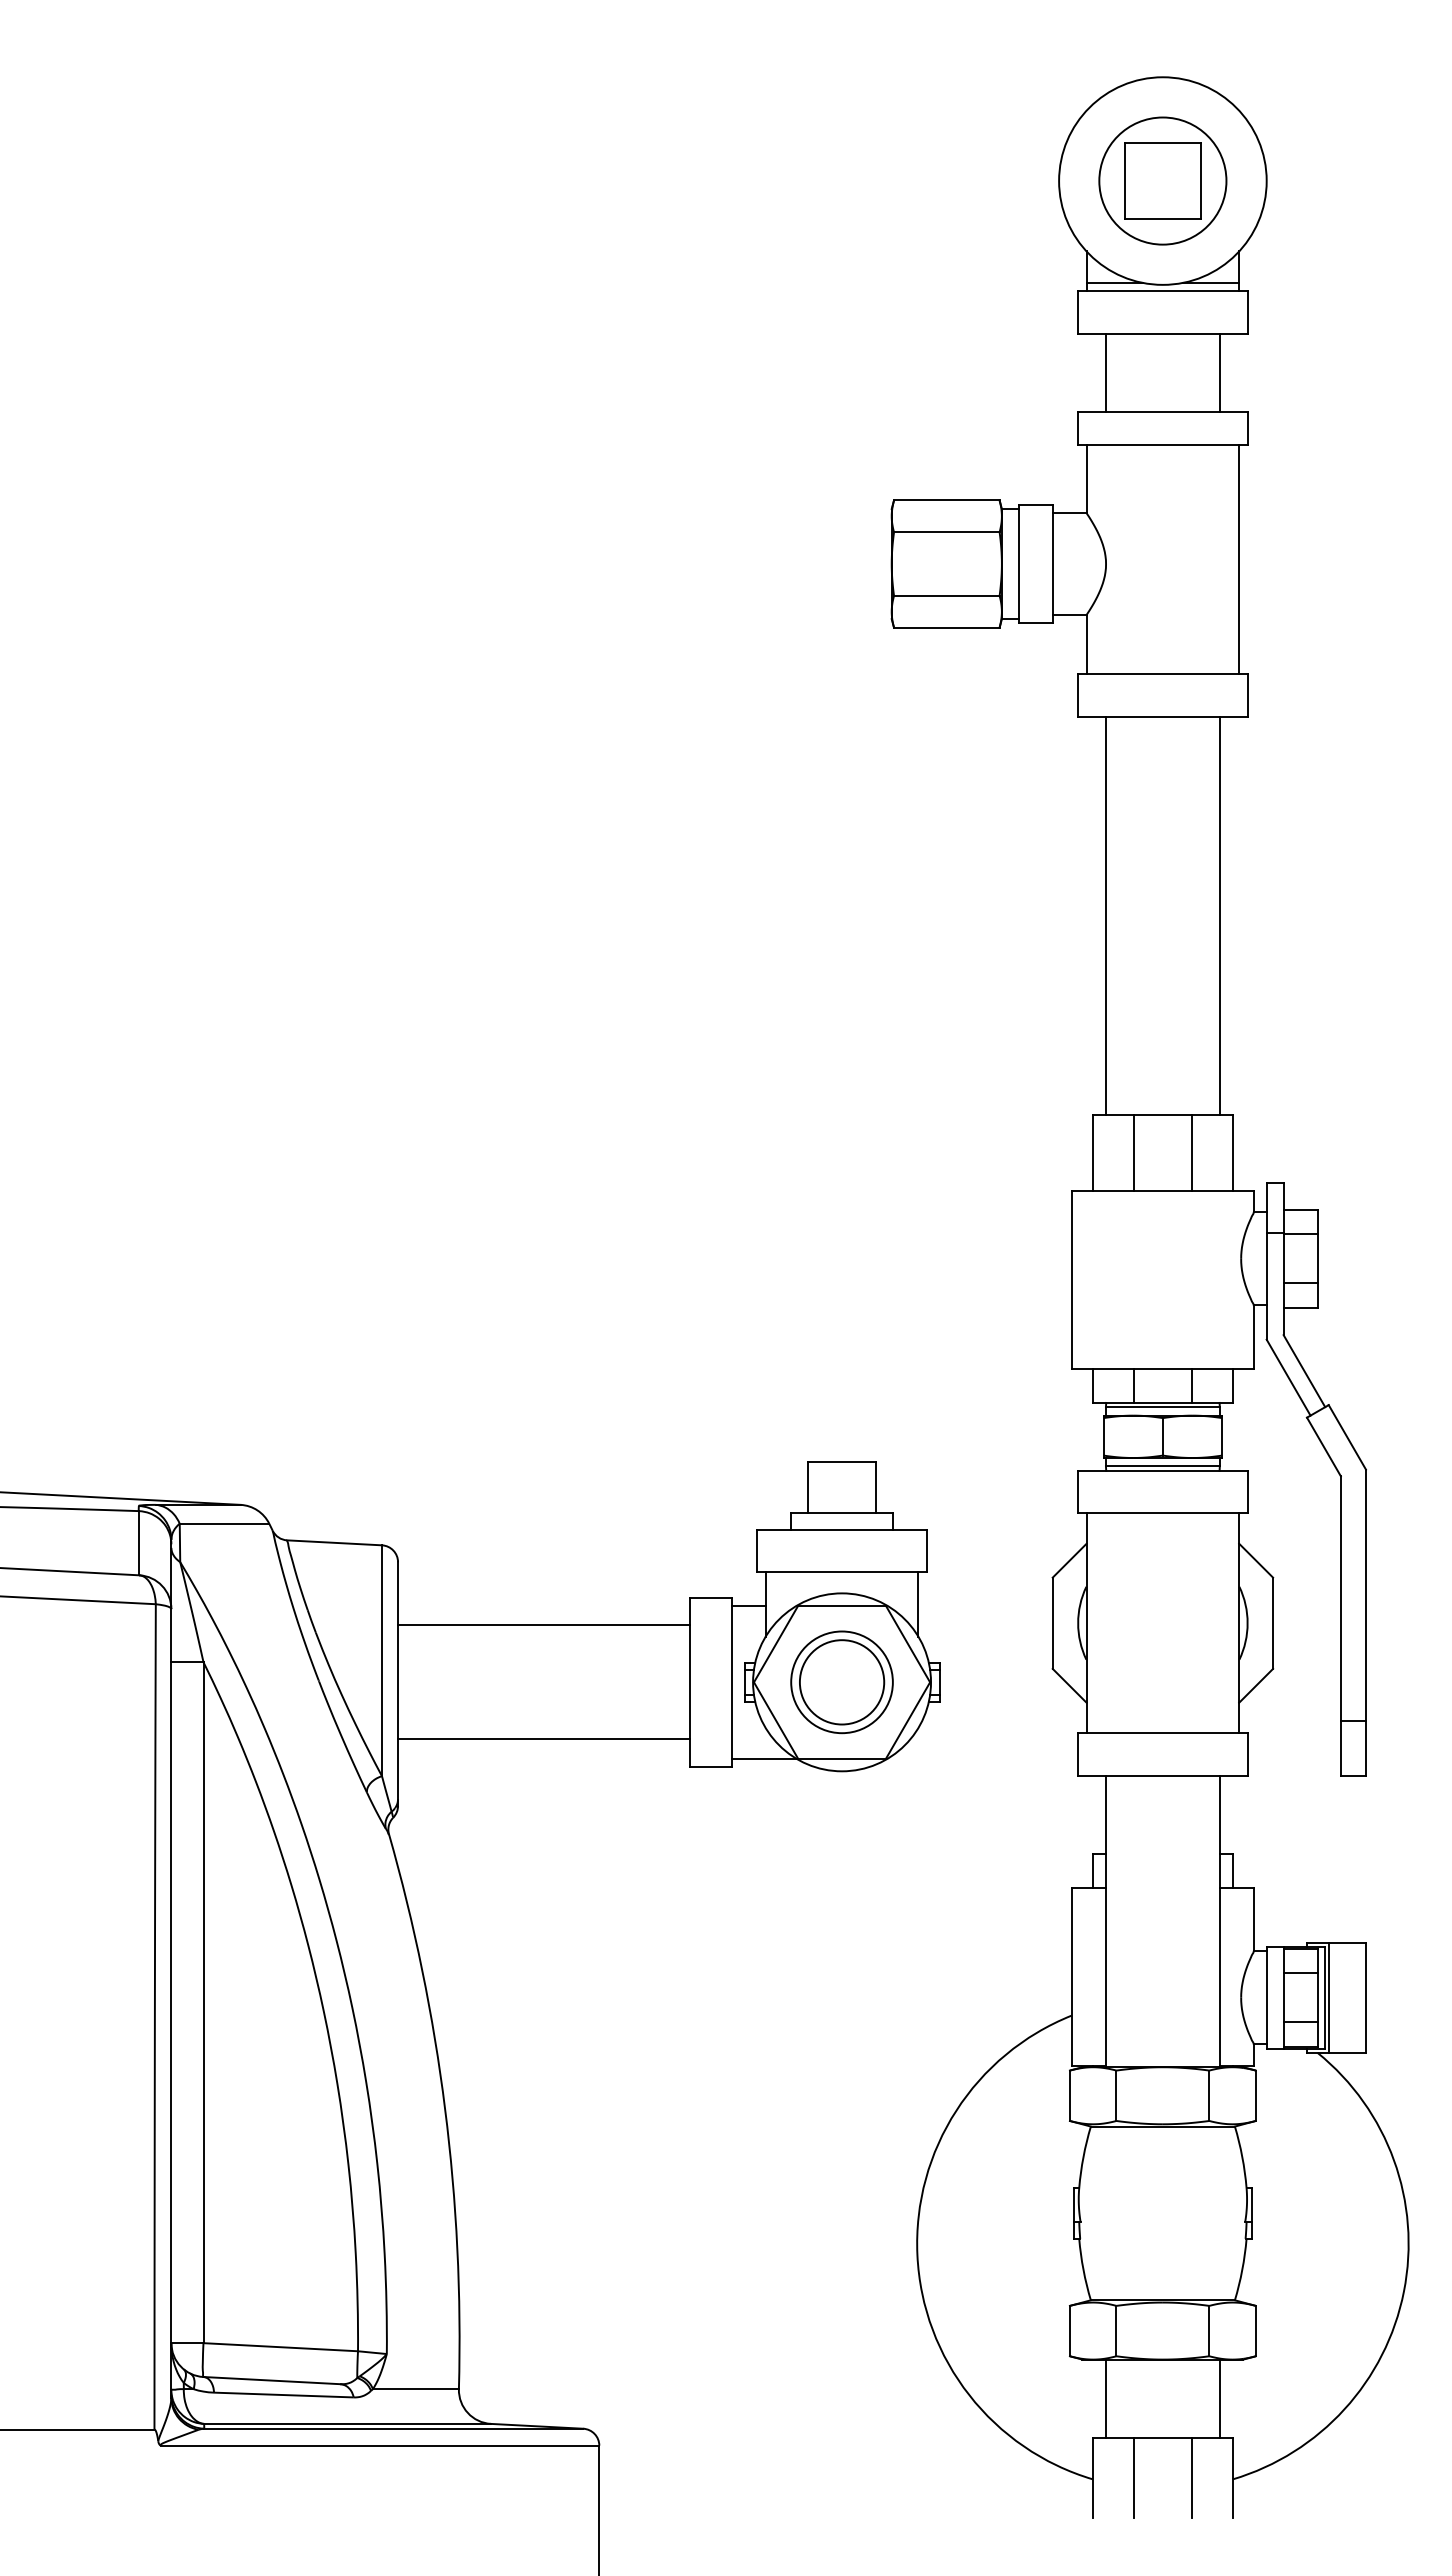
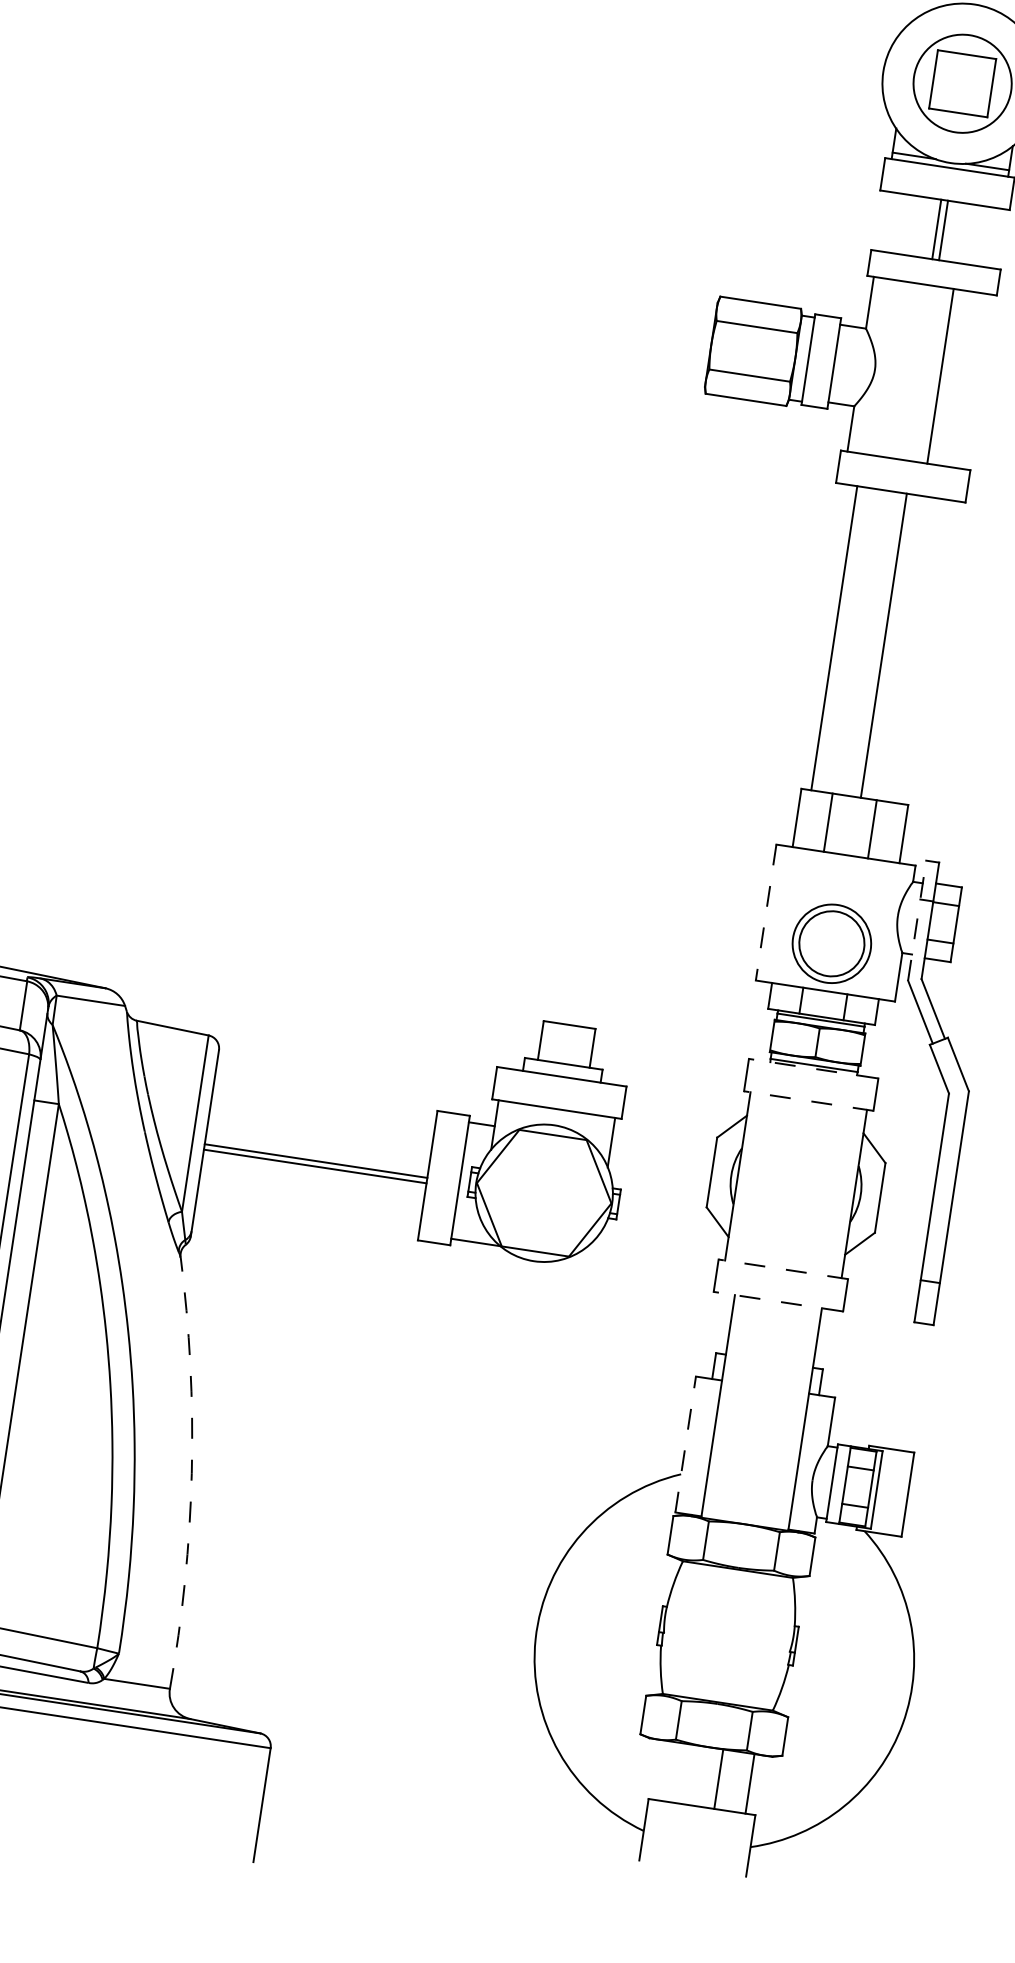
line: (1105, 372) -> (936, 229), moved
line: (1219, 372) -> (943, 230), moved
line: (1239, 559) -> (940, 376), moved
line: (1219, 915) -> (883, 645), moved
line: (1266, 1261) -> (916, 920), solid -> dashed
line: (1071, 1280) -> (765, 912), solid -> dashed
line: (1162, 1470) -> (813, 1068), solid -> dashed
line: (1162, 1513) -> (808, 1101), solid -> dashed
line: (543, 1625) -> (315, 1166), moved
part: (841, 1682) -> (831, 943), moved
line: (1162, 1733) -> (783, 1269), solid -> dashed
line: (543, 1739) -> (315, 1161), moved
line: (1162, 1775) -> (778, 1301), solid -> dashed
line: (1071, 1976) -> (685, 1444), solid -> dashed
line: (1328, 1997) -> (879, 1490), removed
arc: (445, 2108) -> (192, 1472), solid -> dashed
line: (1105, 2398) -> (718, 1779), moved
line: (1133, 2477) -> (674, 1834), removed
line: (1191, 2477) -> (719, 1840), removed

